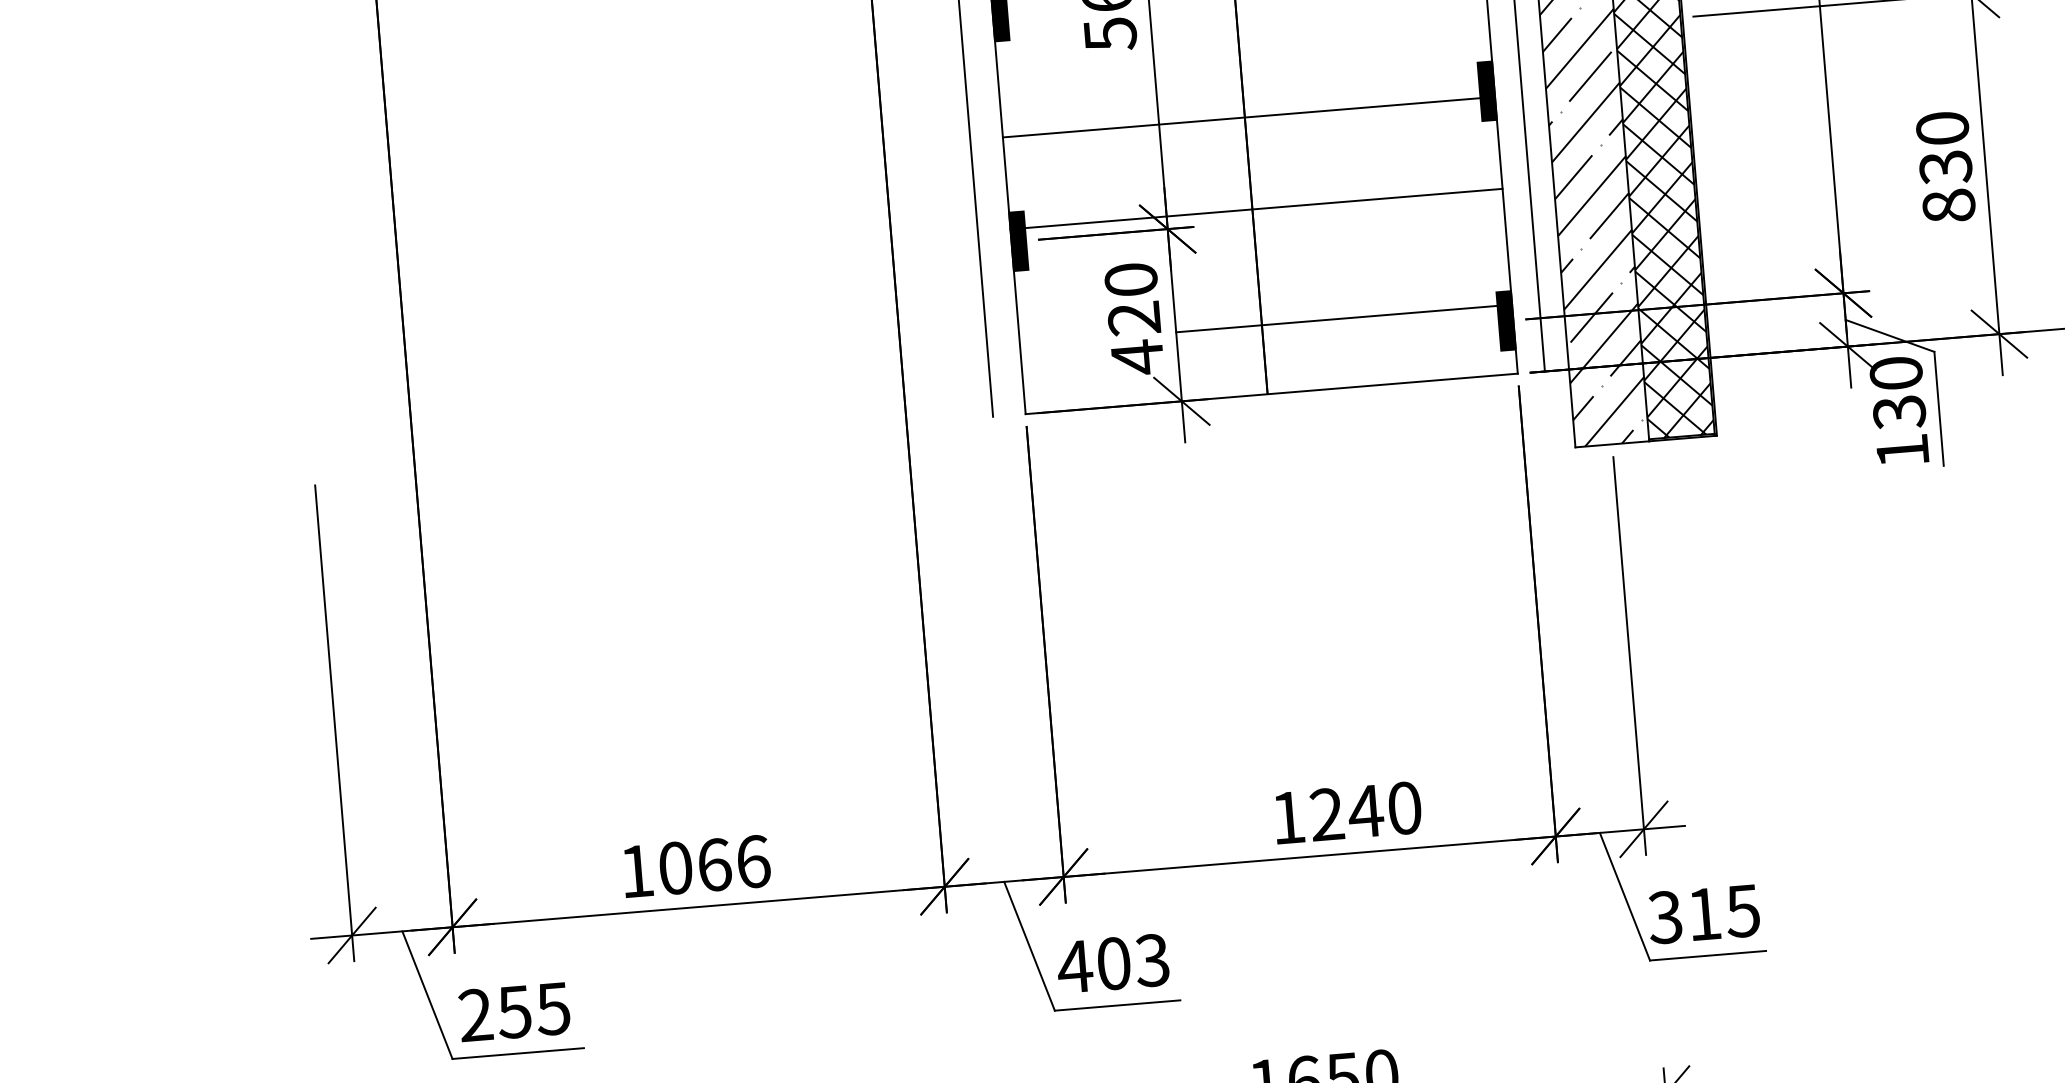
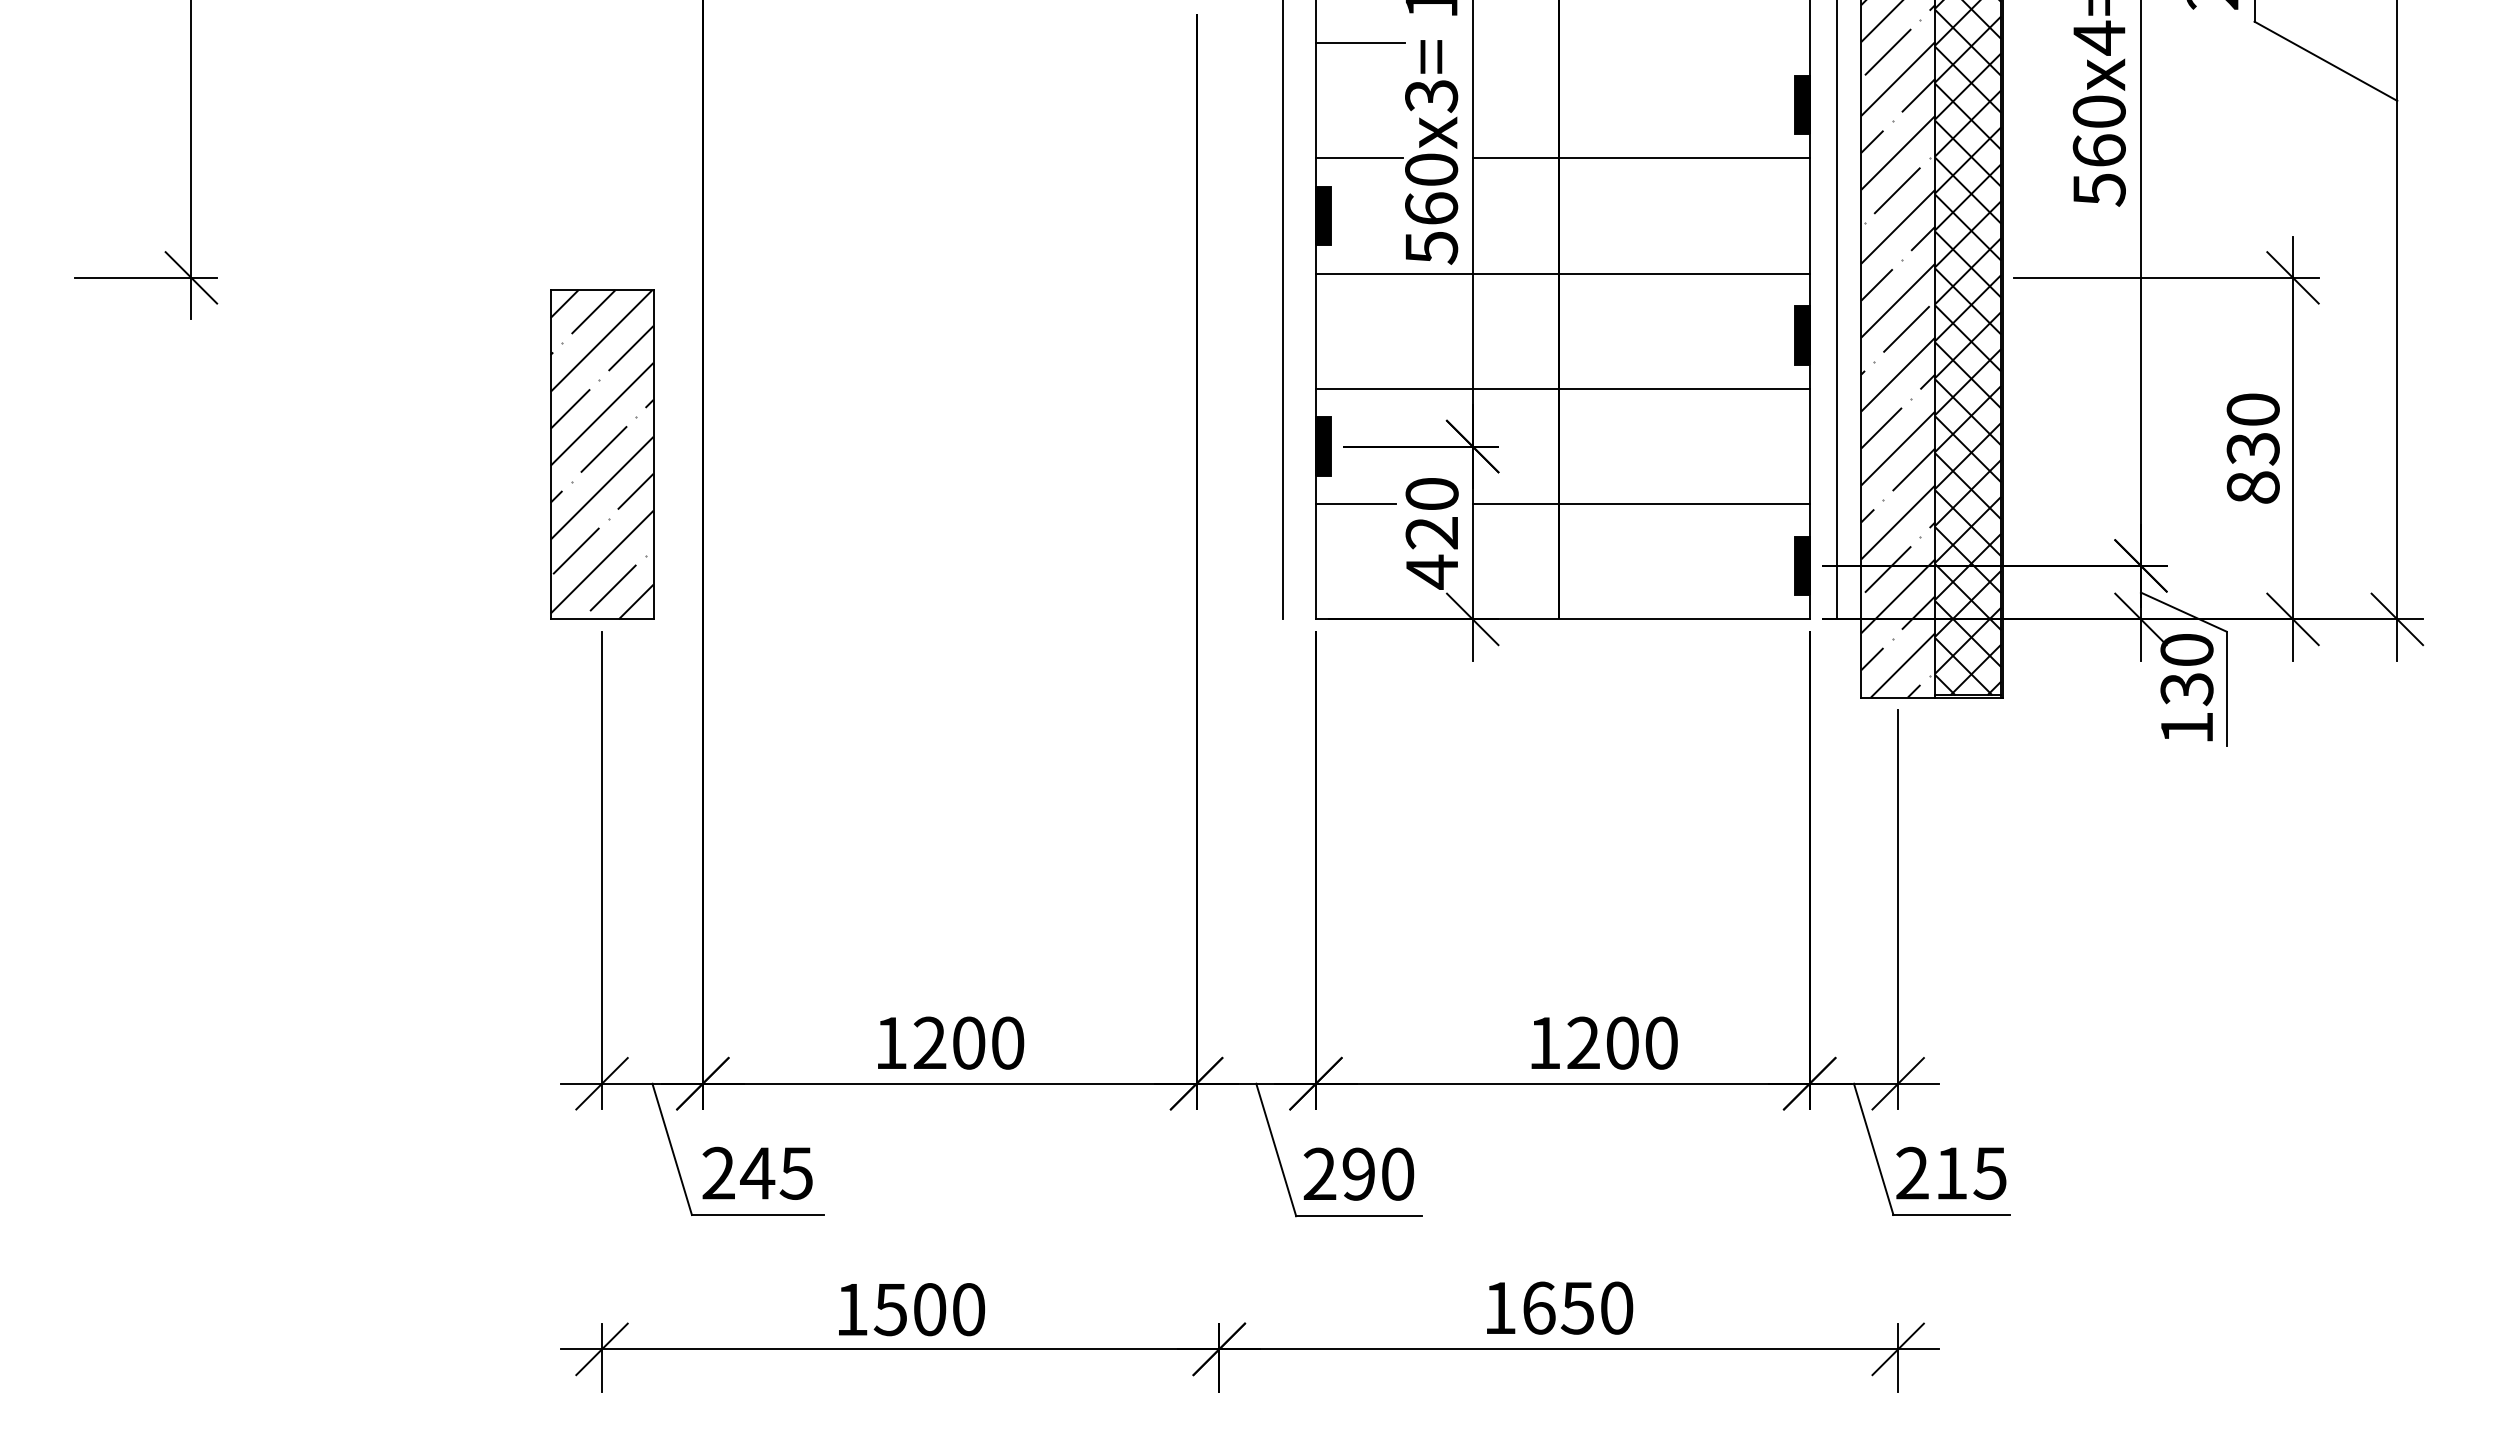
line: (1248, 117) -> (1562, 273), moved
line: (1256, 208) -> (1562, 388), moved
line: (1056, 296) -> (1356, 504), added
part: (301, 308) -> (602, 454), added
line: (1343, 318) -> (1640, 504), moved
text: (1365, 810) -> (1622, 1042), 1240 -> 1200
text: (714, 864) -> (968, 1042), 1066 -> 1200
text: (1664, 917) -> (1911, 1173), 315 -> 215
text: (1113, 962) -> (1358, 1173), 403 -> 290
text: (514, 1012) -> (757, 1173), 255 -> 245

